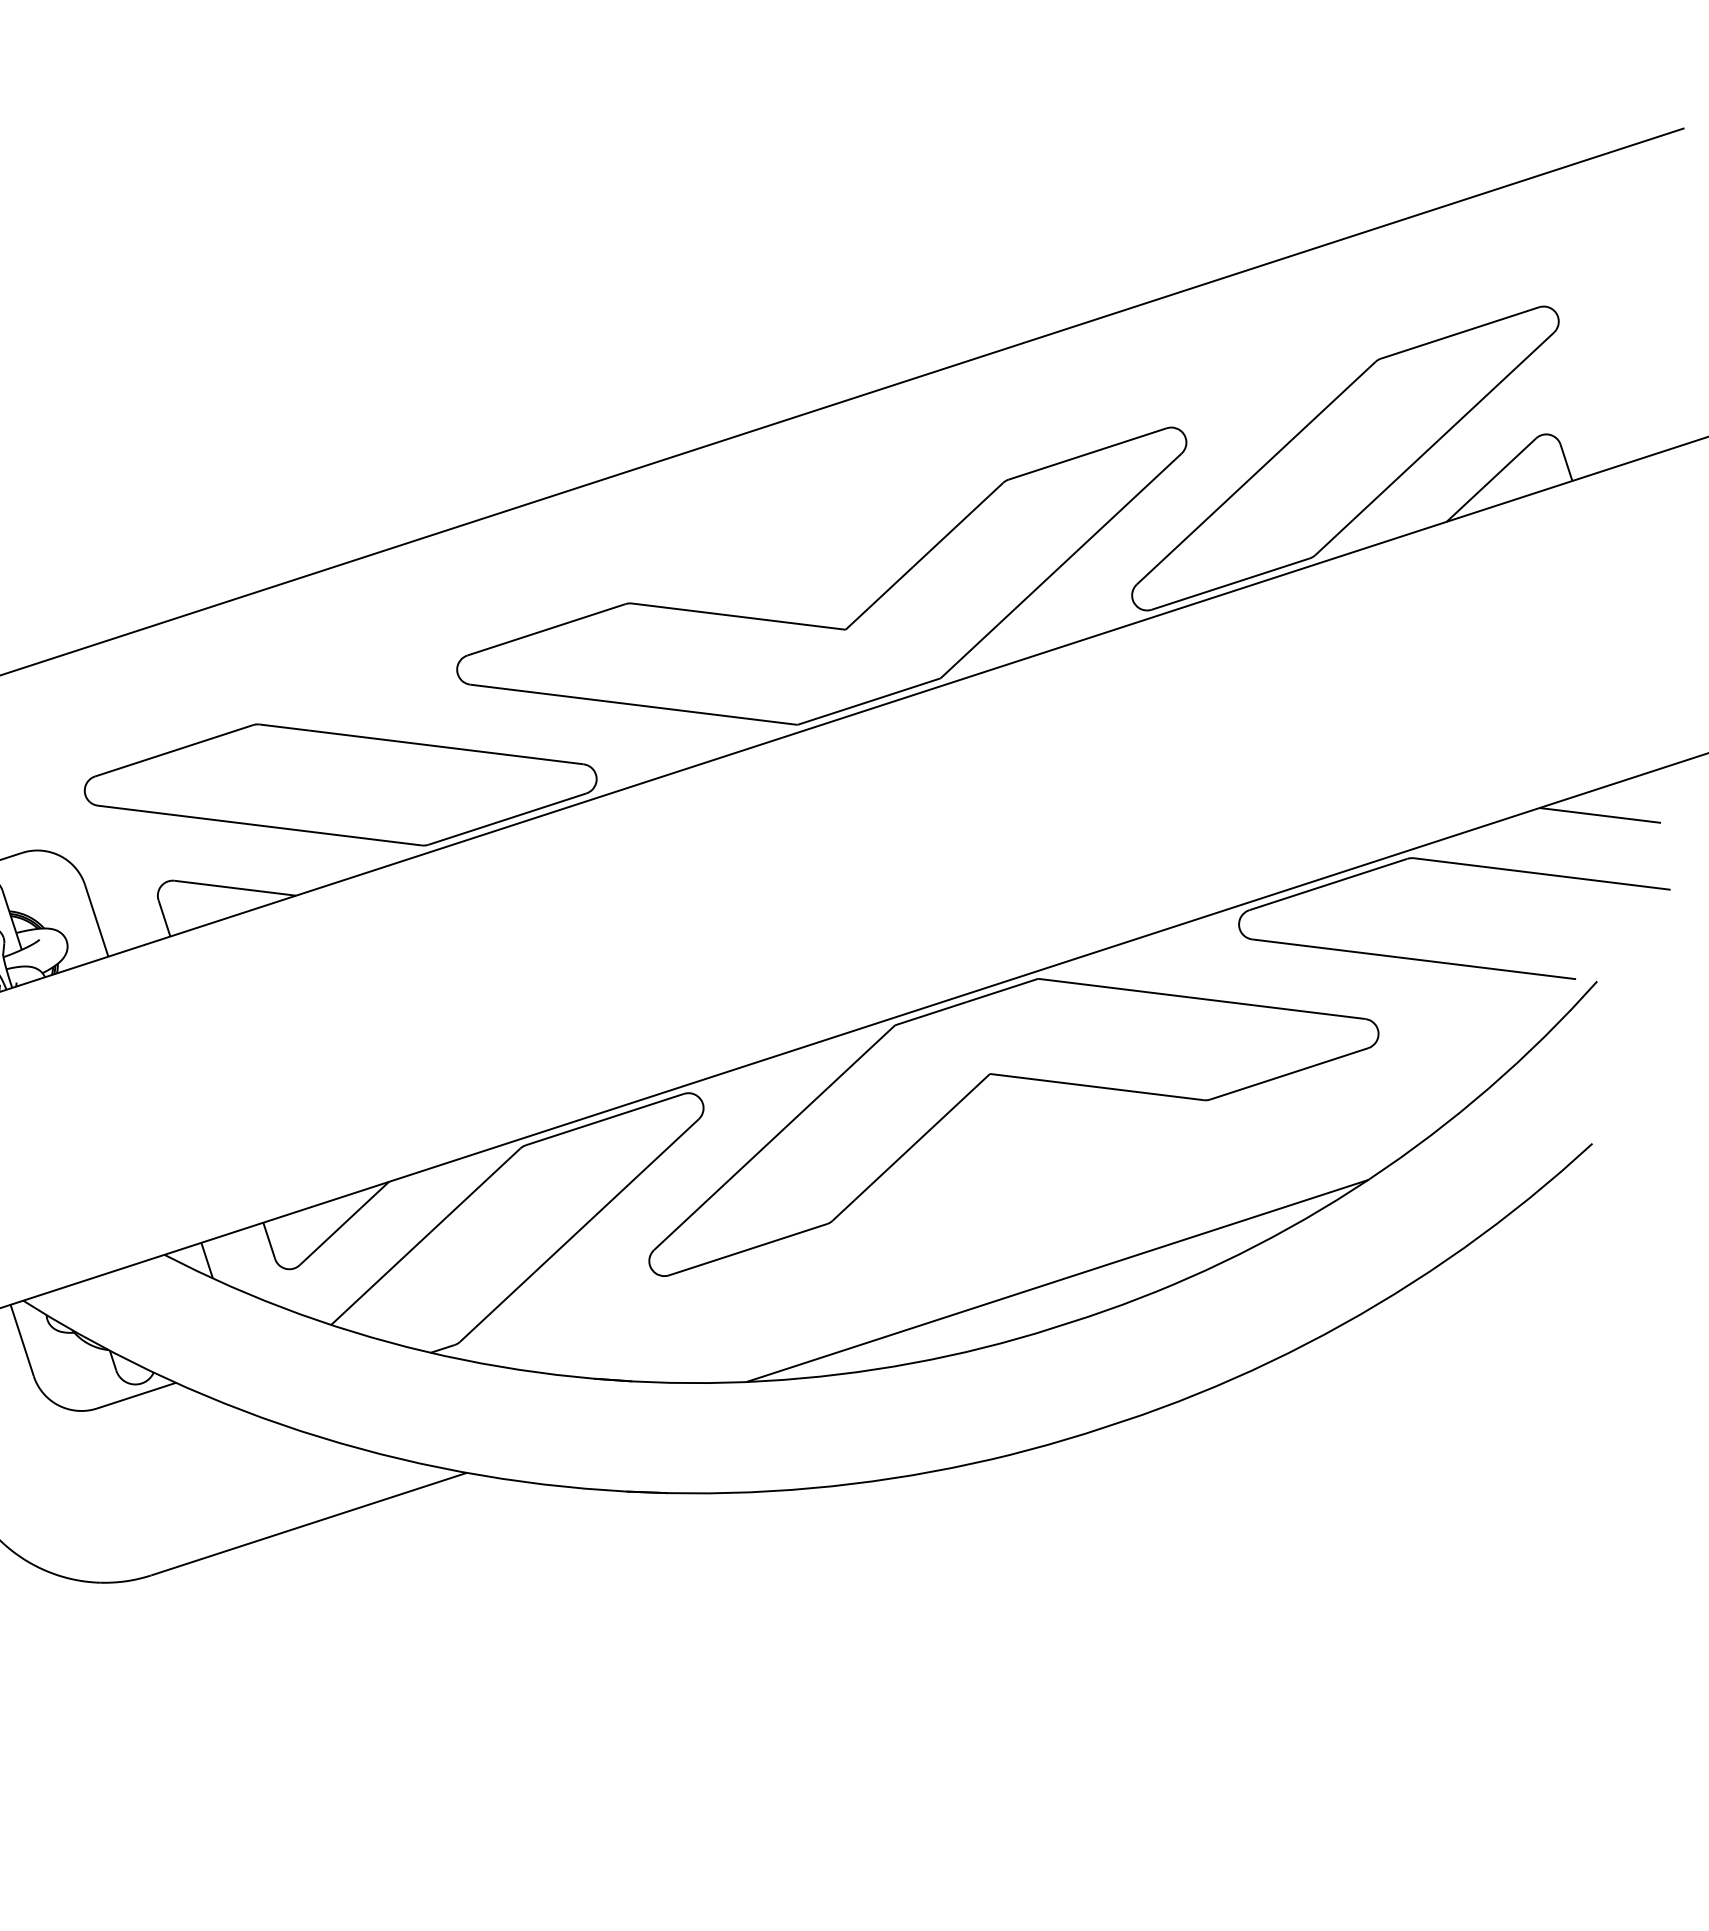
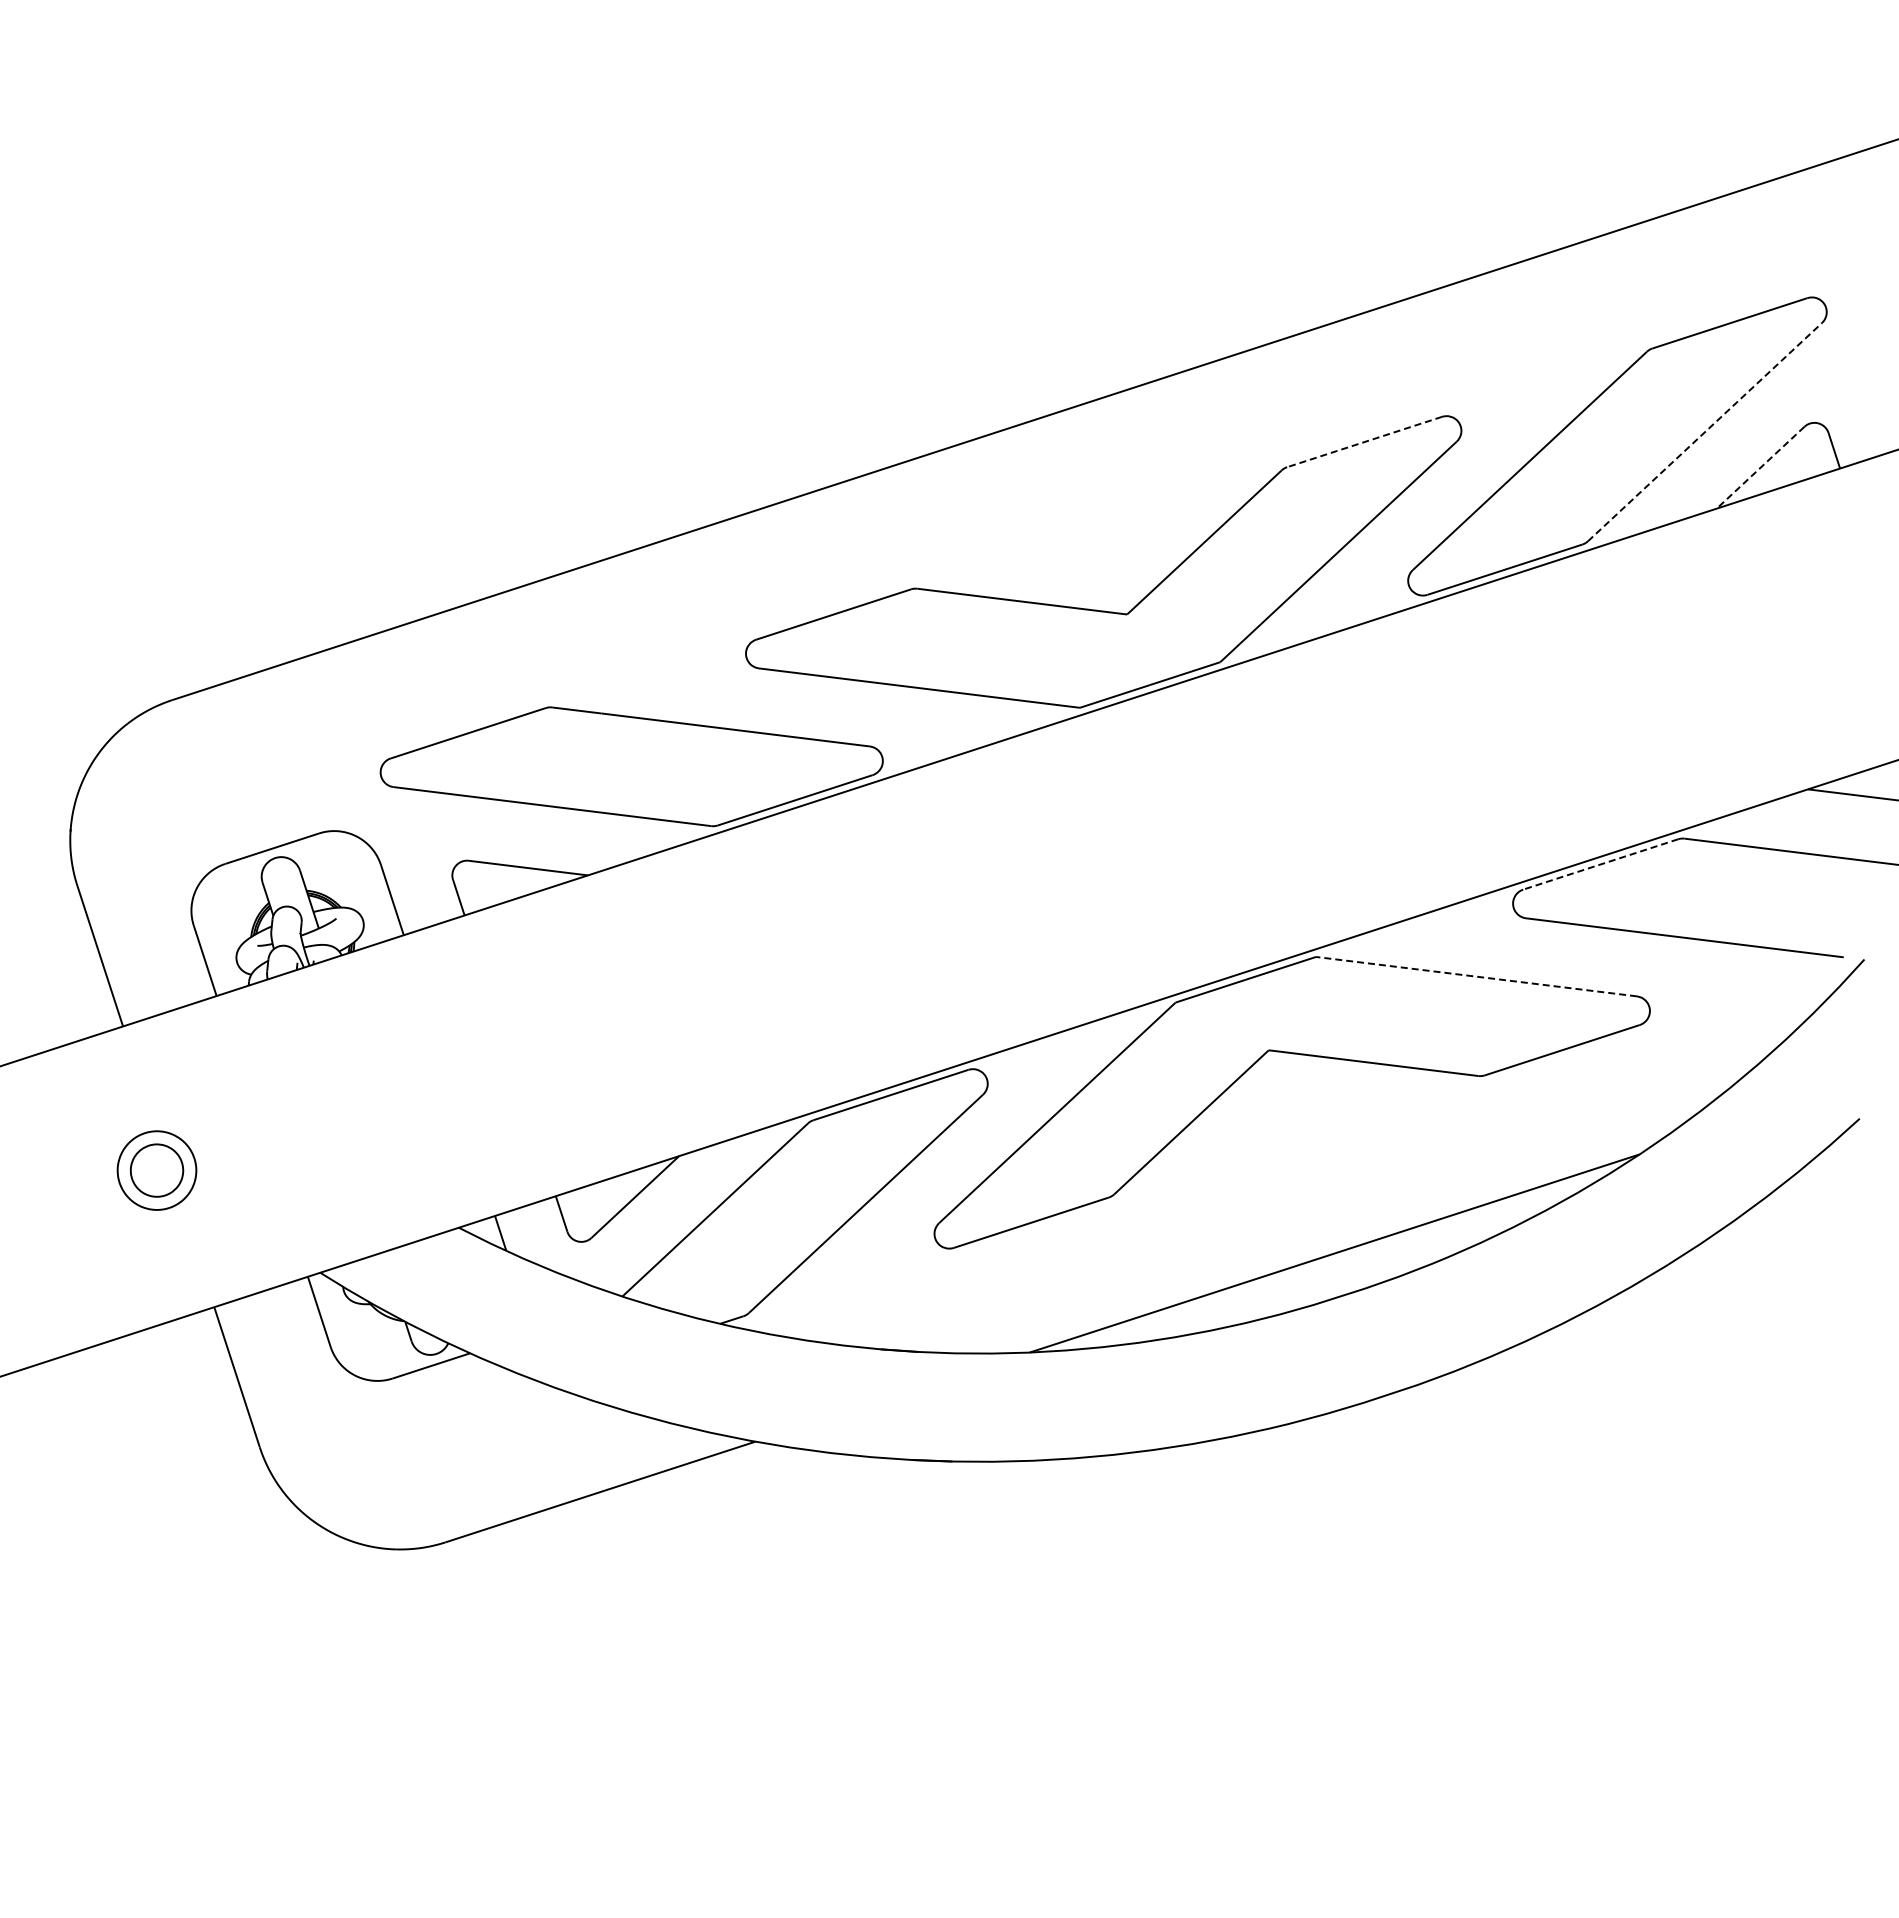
line: (1435, 443) -> (1705, 431), solid -> dashed
line: (1087, 454) -> (1364, 442), solid -> dashed
line: (1491, 480) -> (1760, 468), solid -> dashed
line: (1328, 884) -> (1600, 864), solid -> dashed
line: (1201, 998) -> (1476, 976), solid -> dashed

